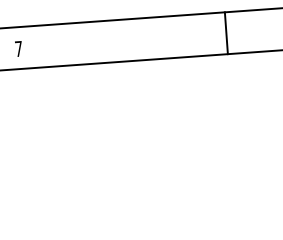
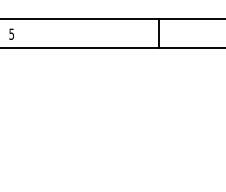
text: (18, 47) -> (11, 33), 7 -> 5

